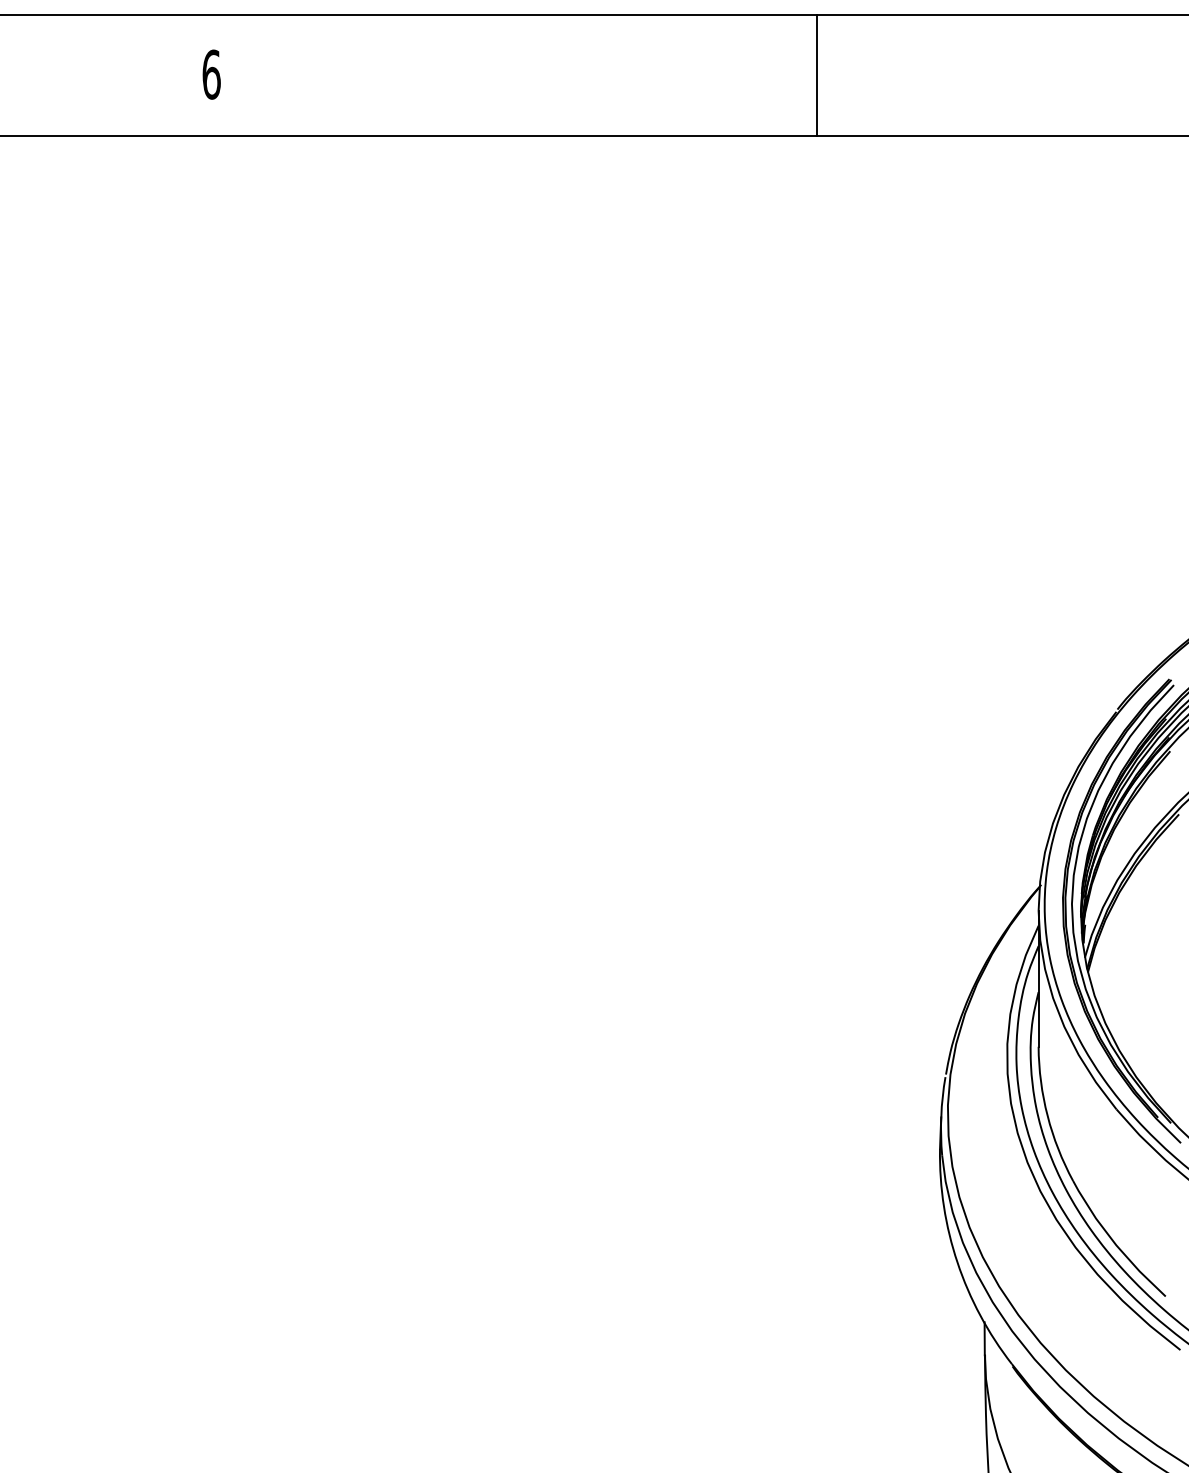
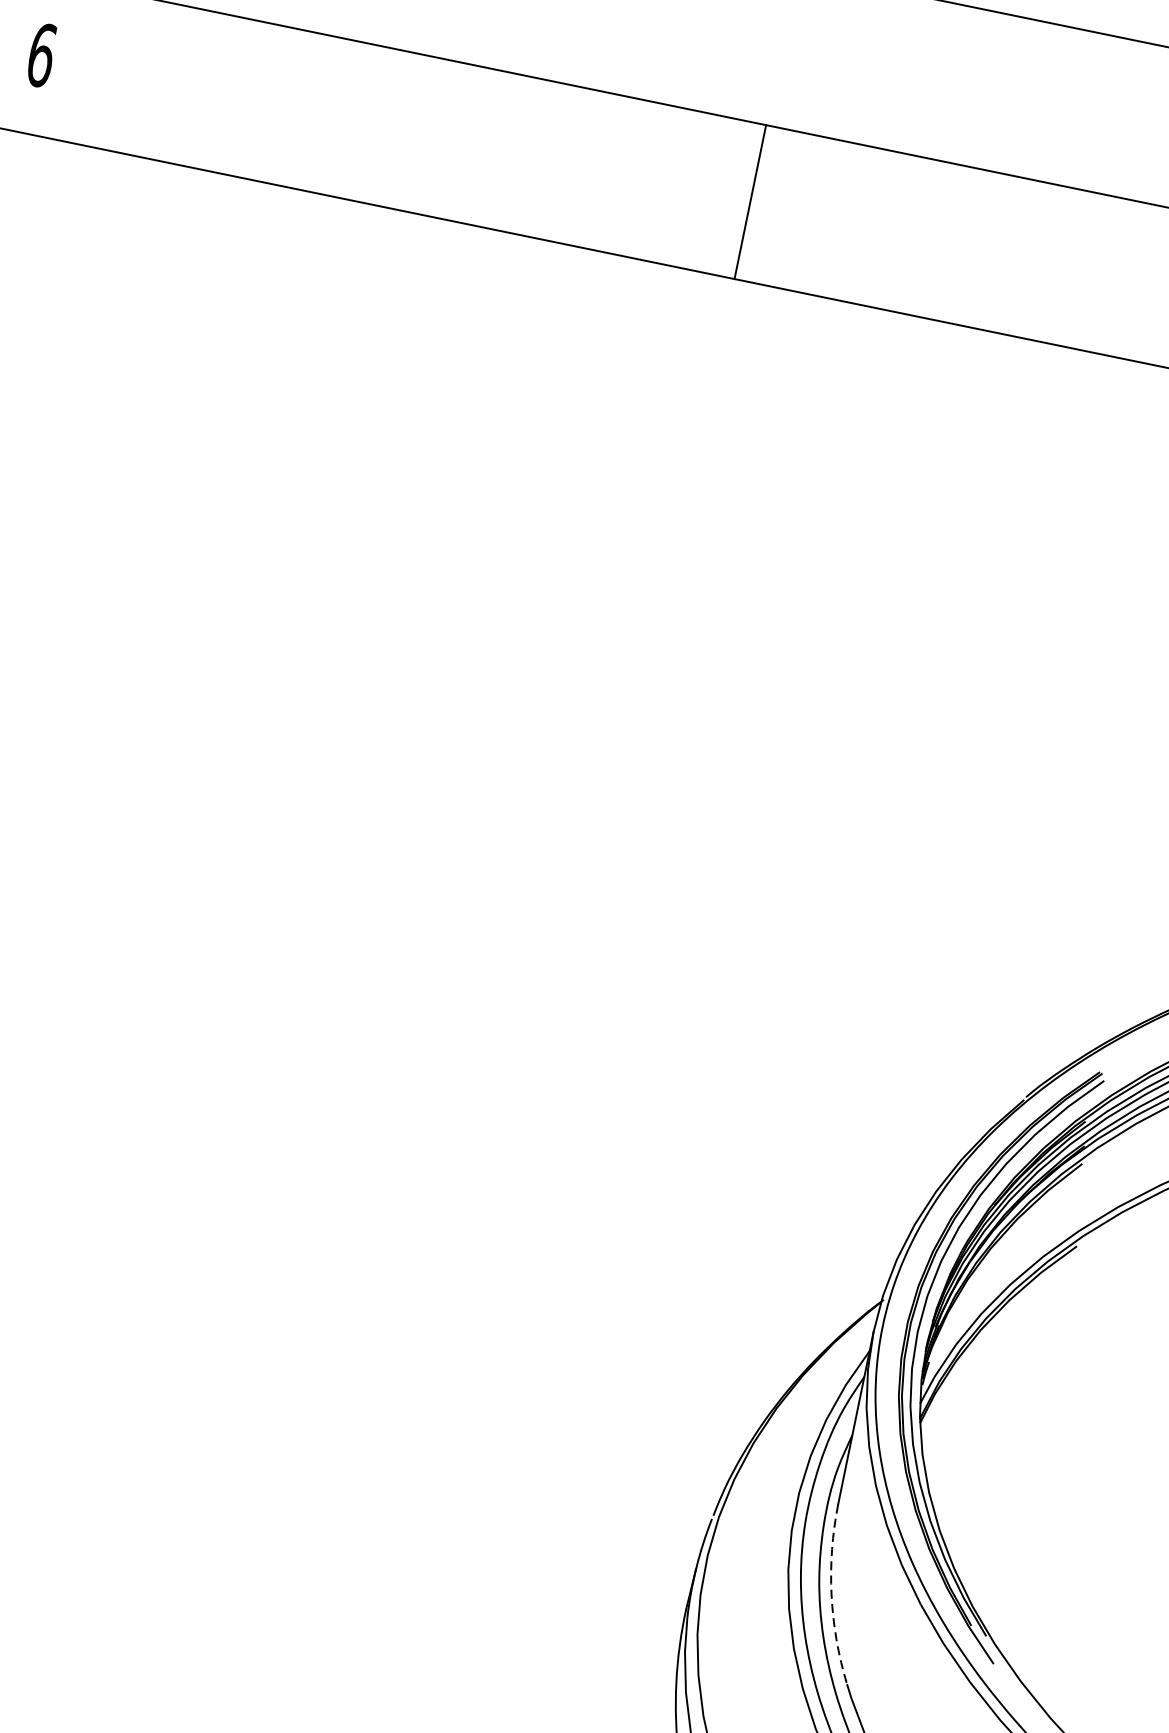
line: (817, 75) -> (750, 201), moved
arc: (1047, 1116) -> (831, 1595), solid -> dashed

